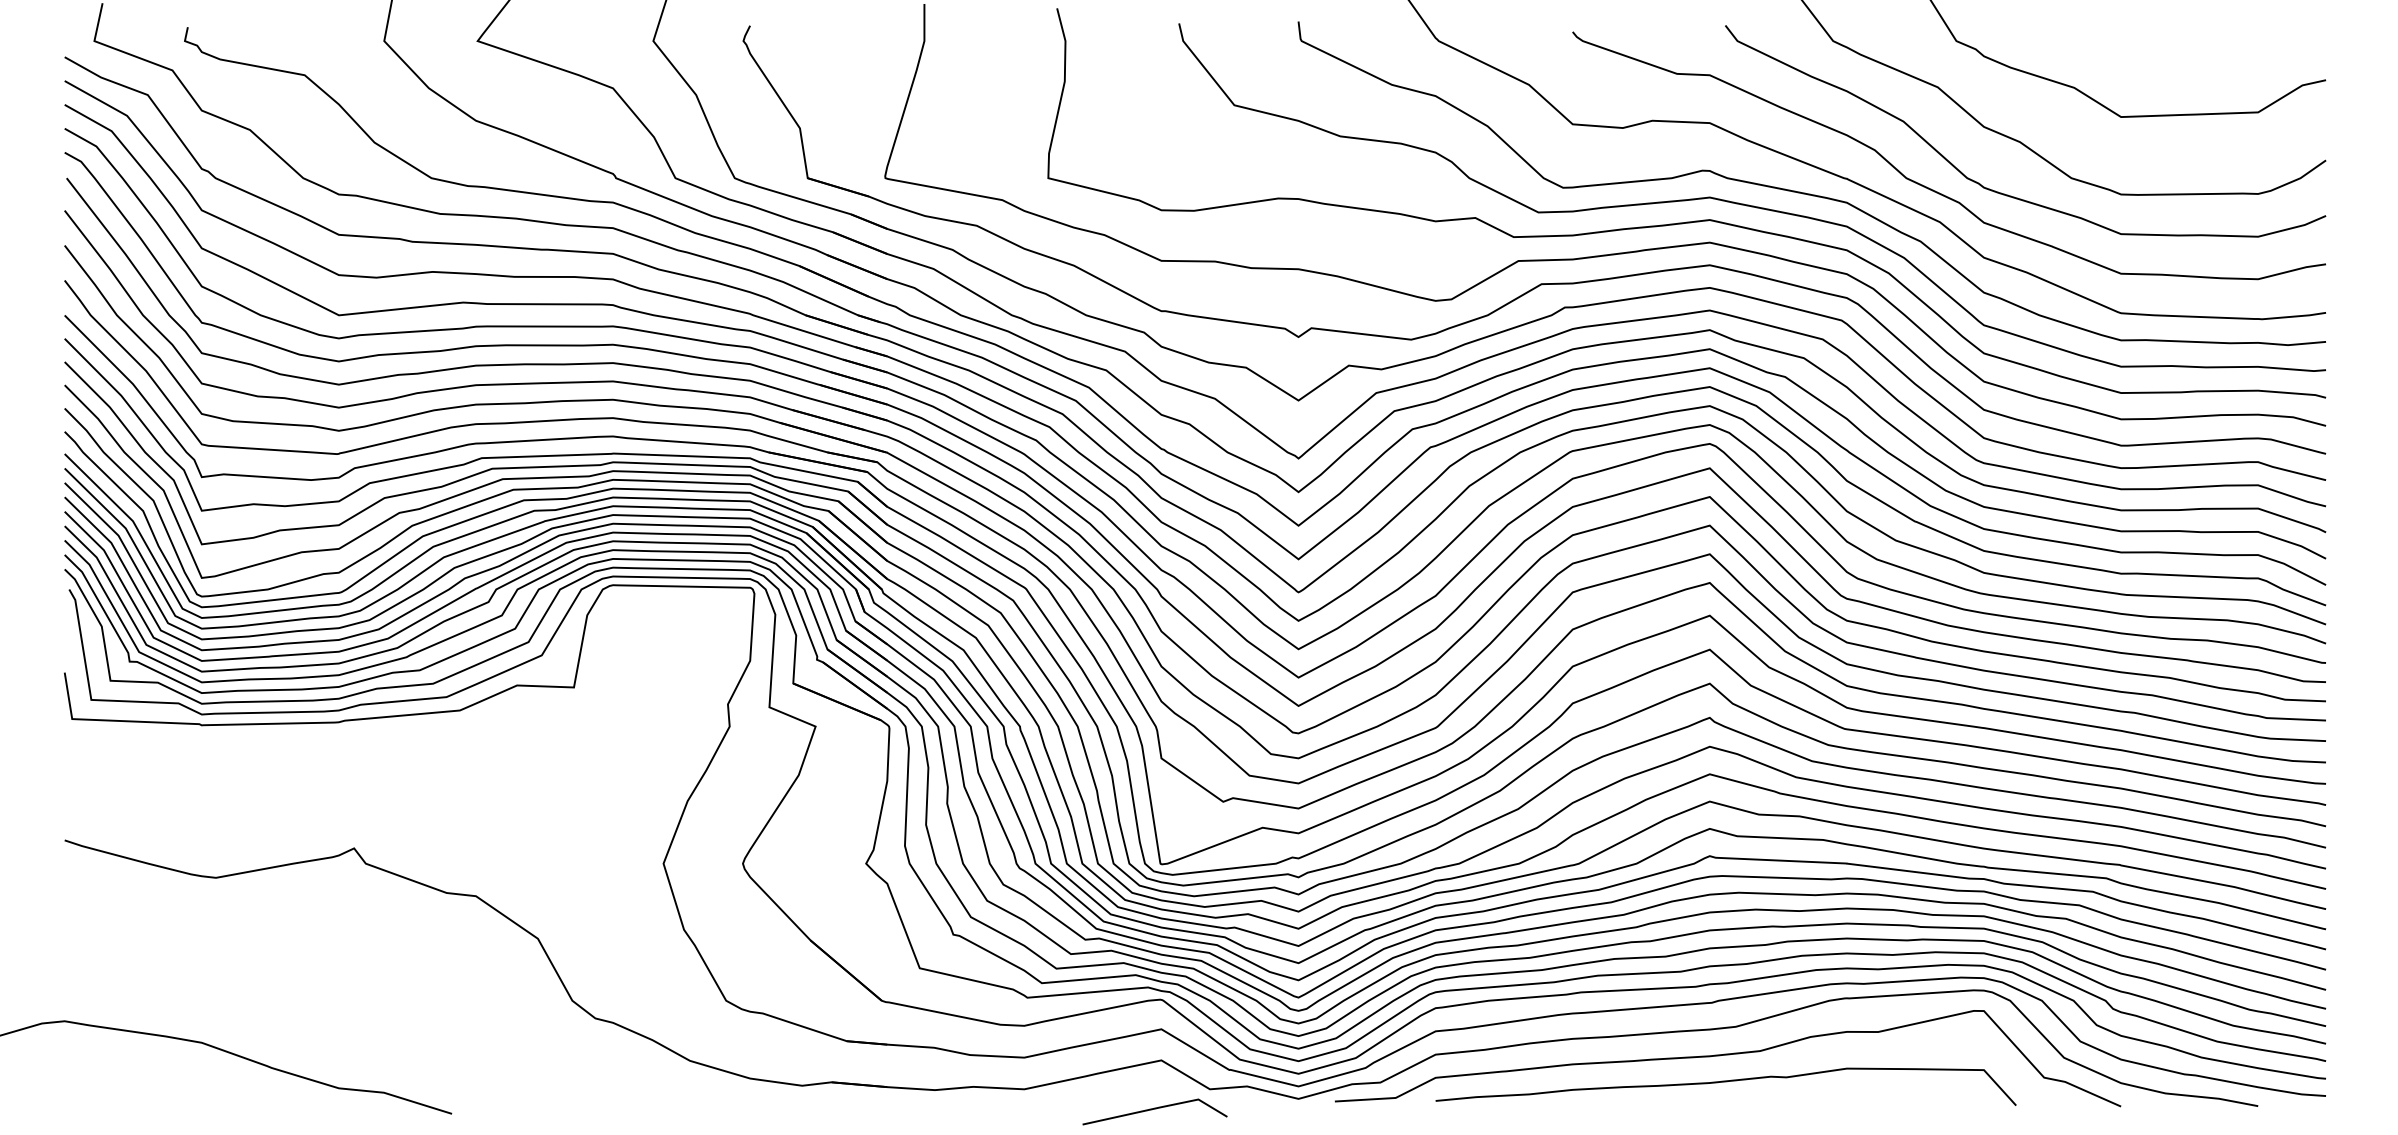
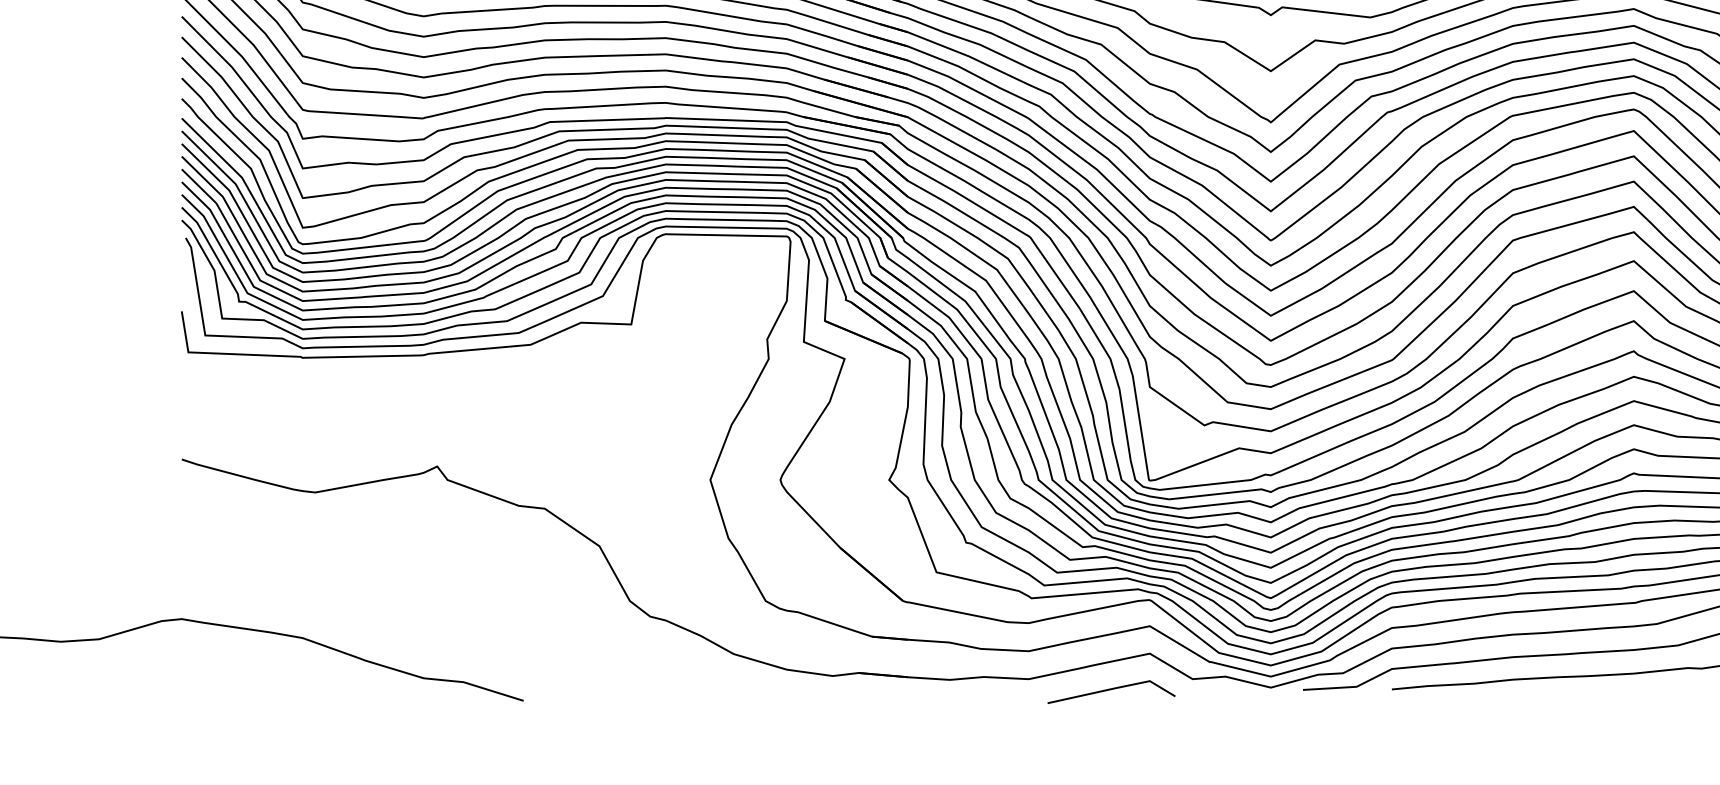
line: (1154, 1109) -> (1111, 689), moved

